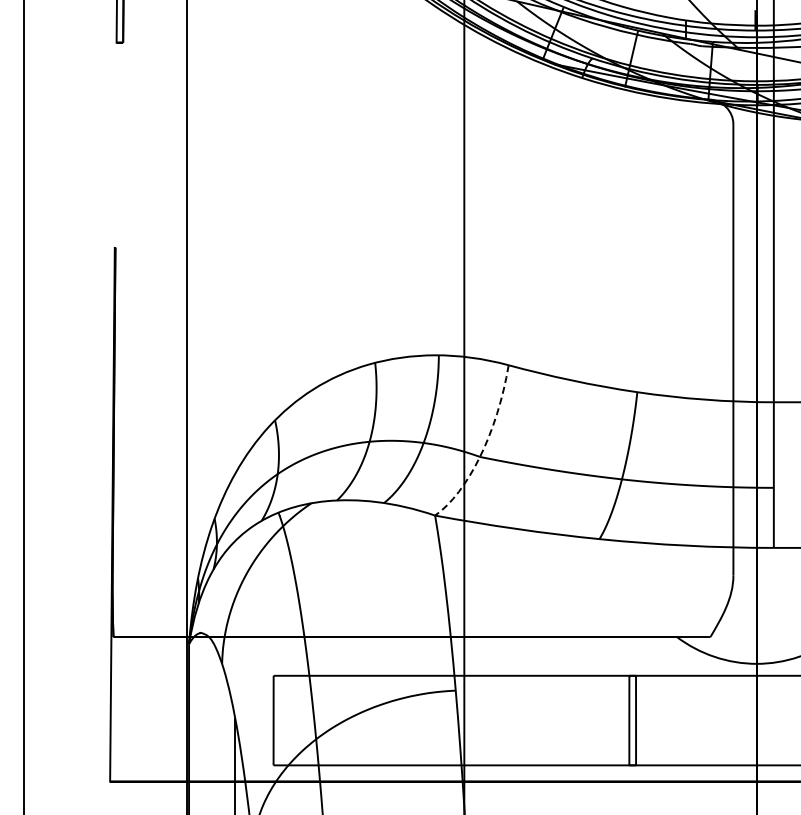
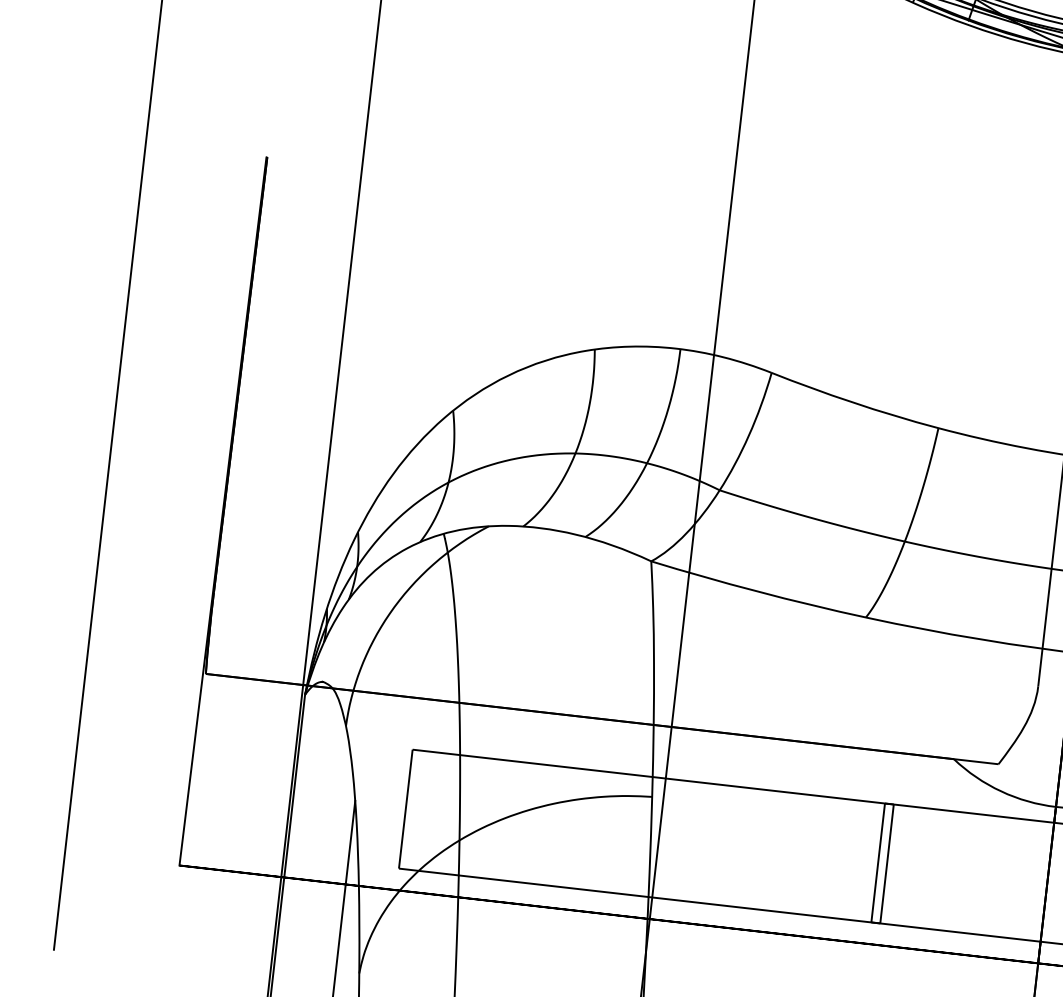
arc: (483, 448) -> (725, 479), dashed -> solid

